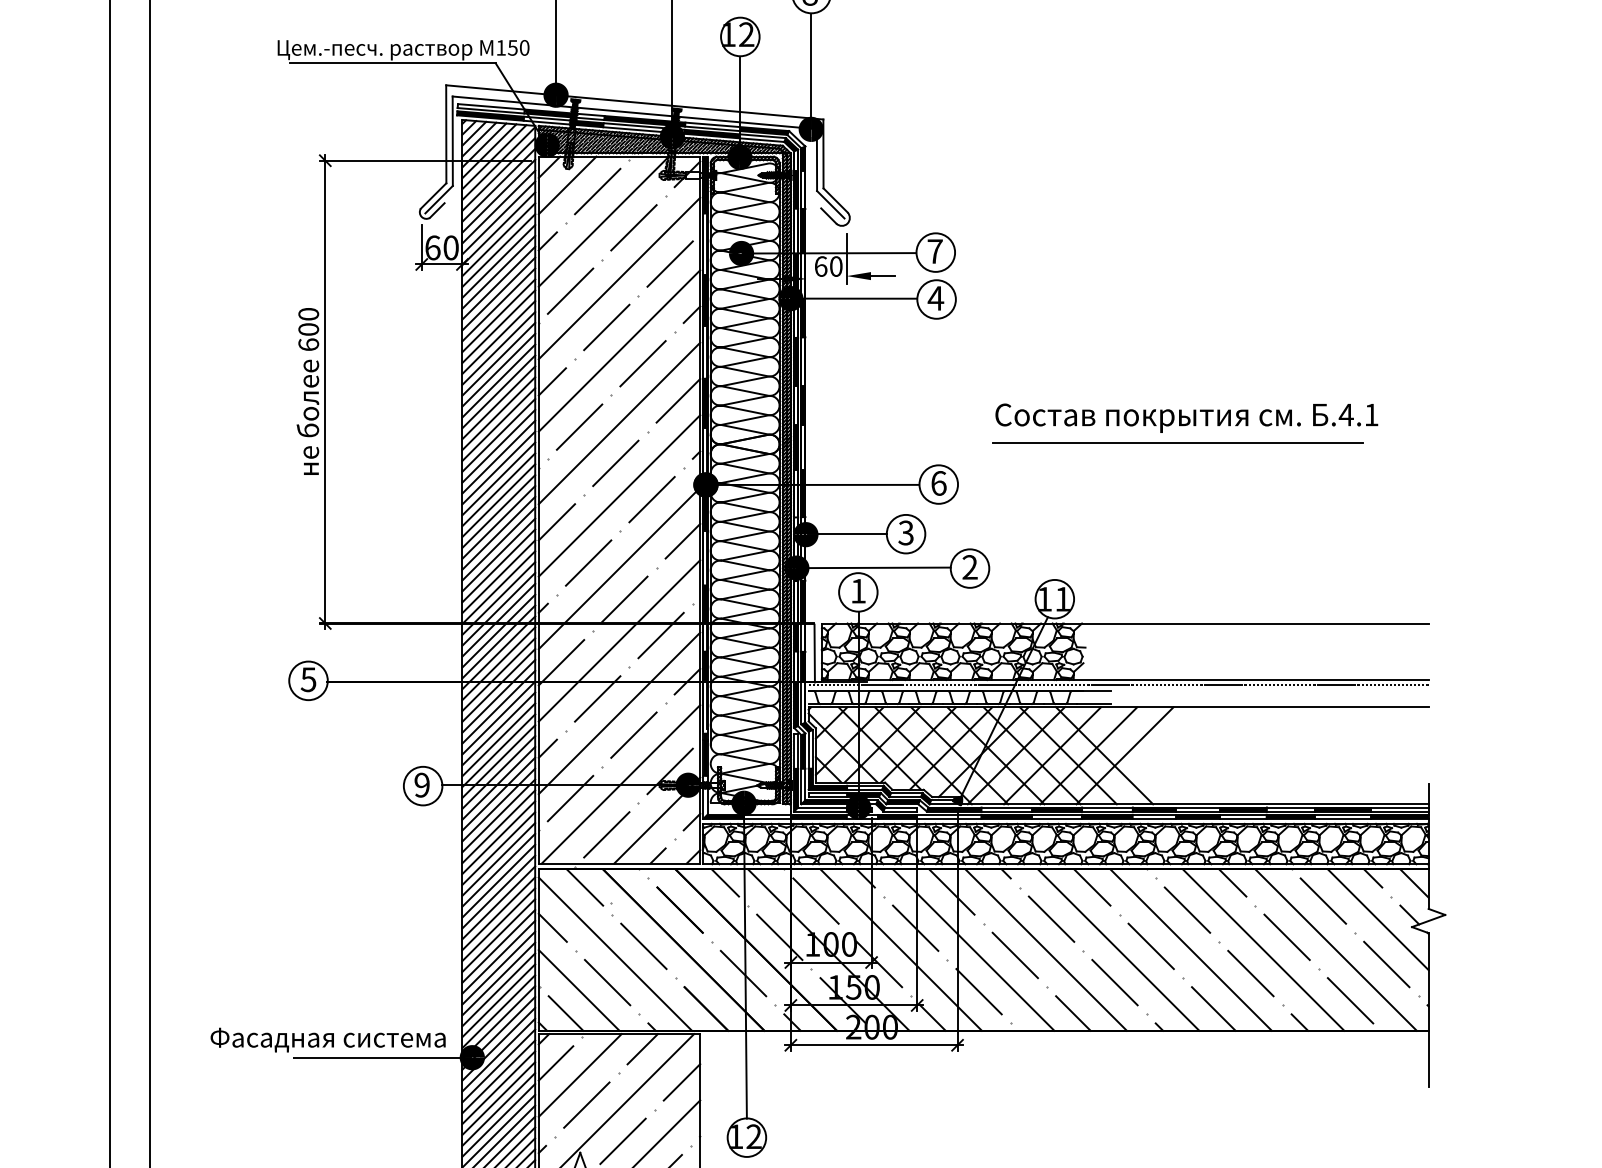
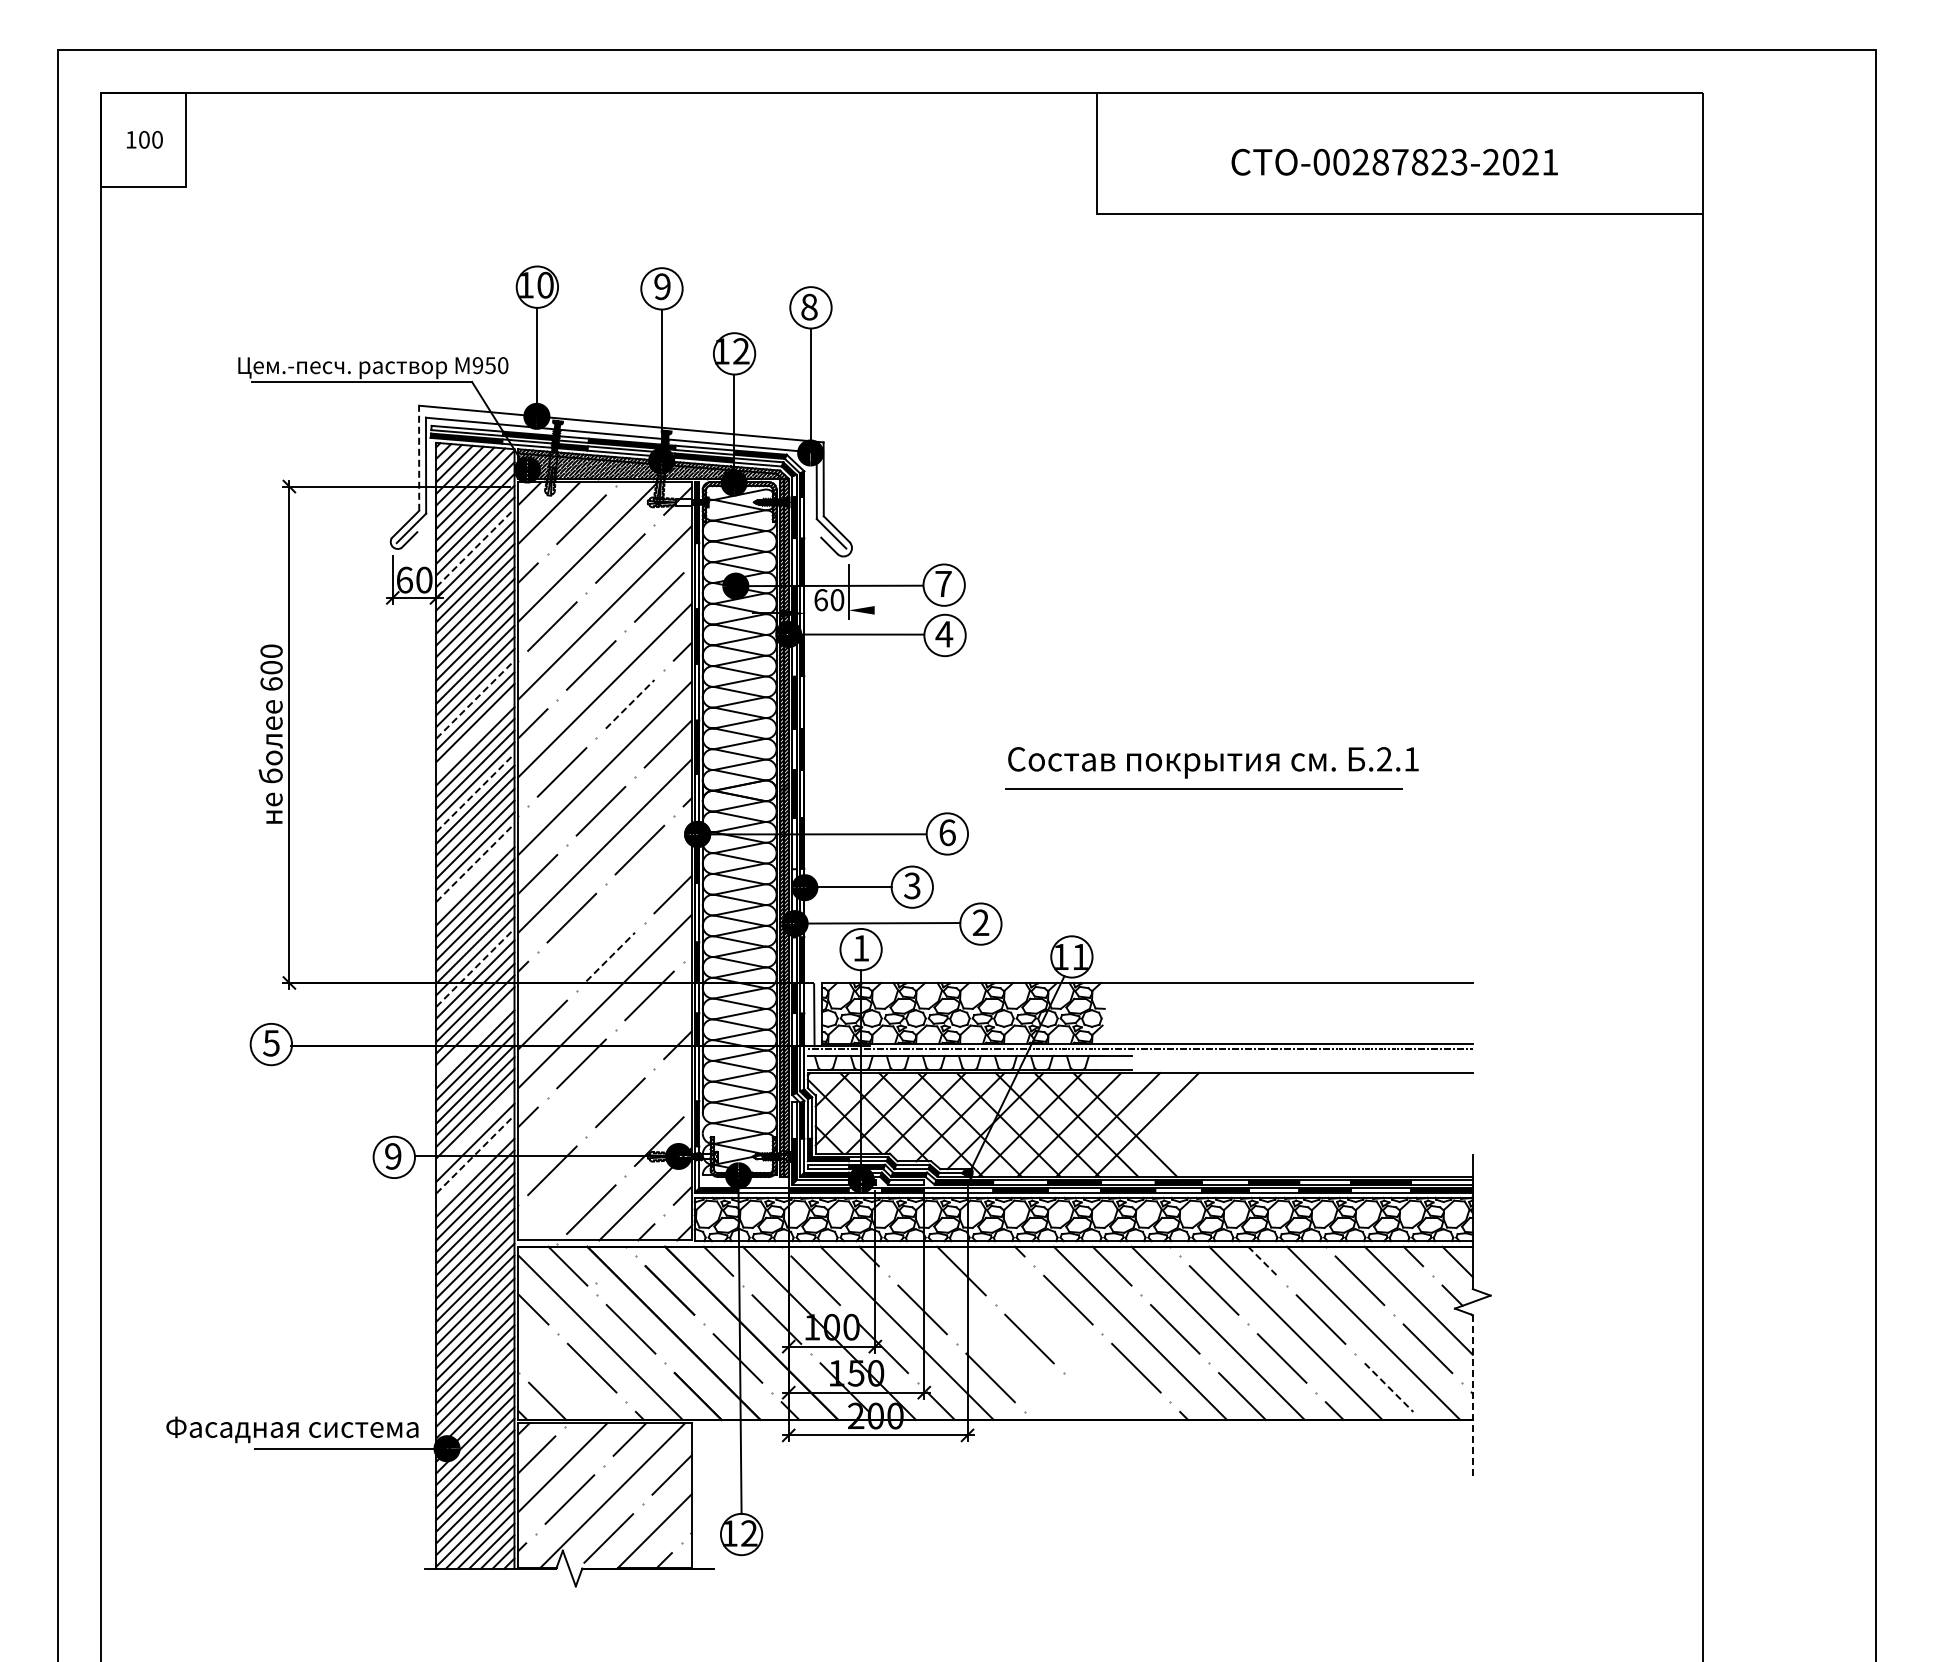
text: (500, 47) -> (477, 365), 150 -> 950
line: (446, 134) -> (419, 458), solid -> dashed
line: (498, 217) -> (475, 547), solid -> dashed
line: (882, 276) -> (887, 610), removed
line: (498, 359) -> (475, 699), solid -> dashed
line: (643, 363) -> (630, 704), solid -> dashed
line: (498, 391) -> (475, 734), removed
text: (1346, 415) -> (1384, 759), .4.1 -> .2.1
line: (498, 445) -> (475, 792), solid -> dashed
line: (498, 511) -> (475, 862), solid -> dashed
line: (498, 522) -> (475, 874), removed
line: (619, 568) -> (604, 923), removed
line: (625, 598) -> (611, 956), solid -> dashed
line: (498, 609) -> (475, 967), solid -> dashed
line: (498, 674) -> (475, 1037), removed
line: (619, 712) -> (604, 1078), removed
line: (498, 761) -> (475, 1131), removed
line: (498, 783) -> (475, 1154), solid -> dashed
line: (620, 784) -> (606, 1155), removed
line: (498, 794) -> (475, 1166), removed
line: (1232, 883) -> (1262, 1261), solid -> dashed
line: (973, 949) -> (984, 1332), removed
line: (1046, 949) -> (1062, 1332), removed
line: (579, 990) -> (561, 1376), removed
line: (1350, 1001) -> (1389, 1388), solid -> dashed
line: (1428, 1010) -> (1472, 1398), solid -> dashed
line: (1073, 1012) -> (1091, 1400), removed

